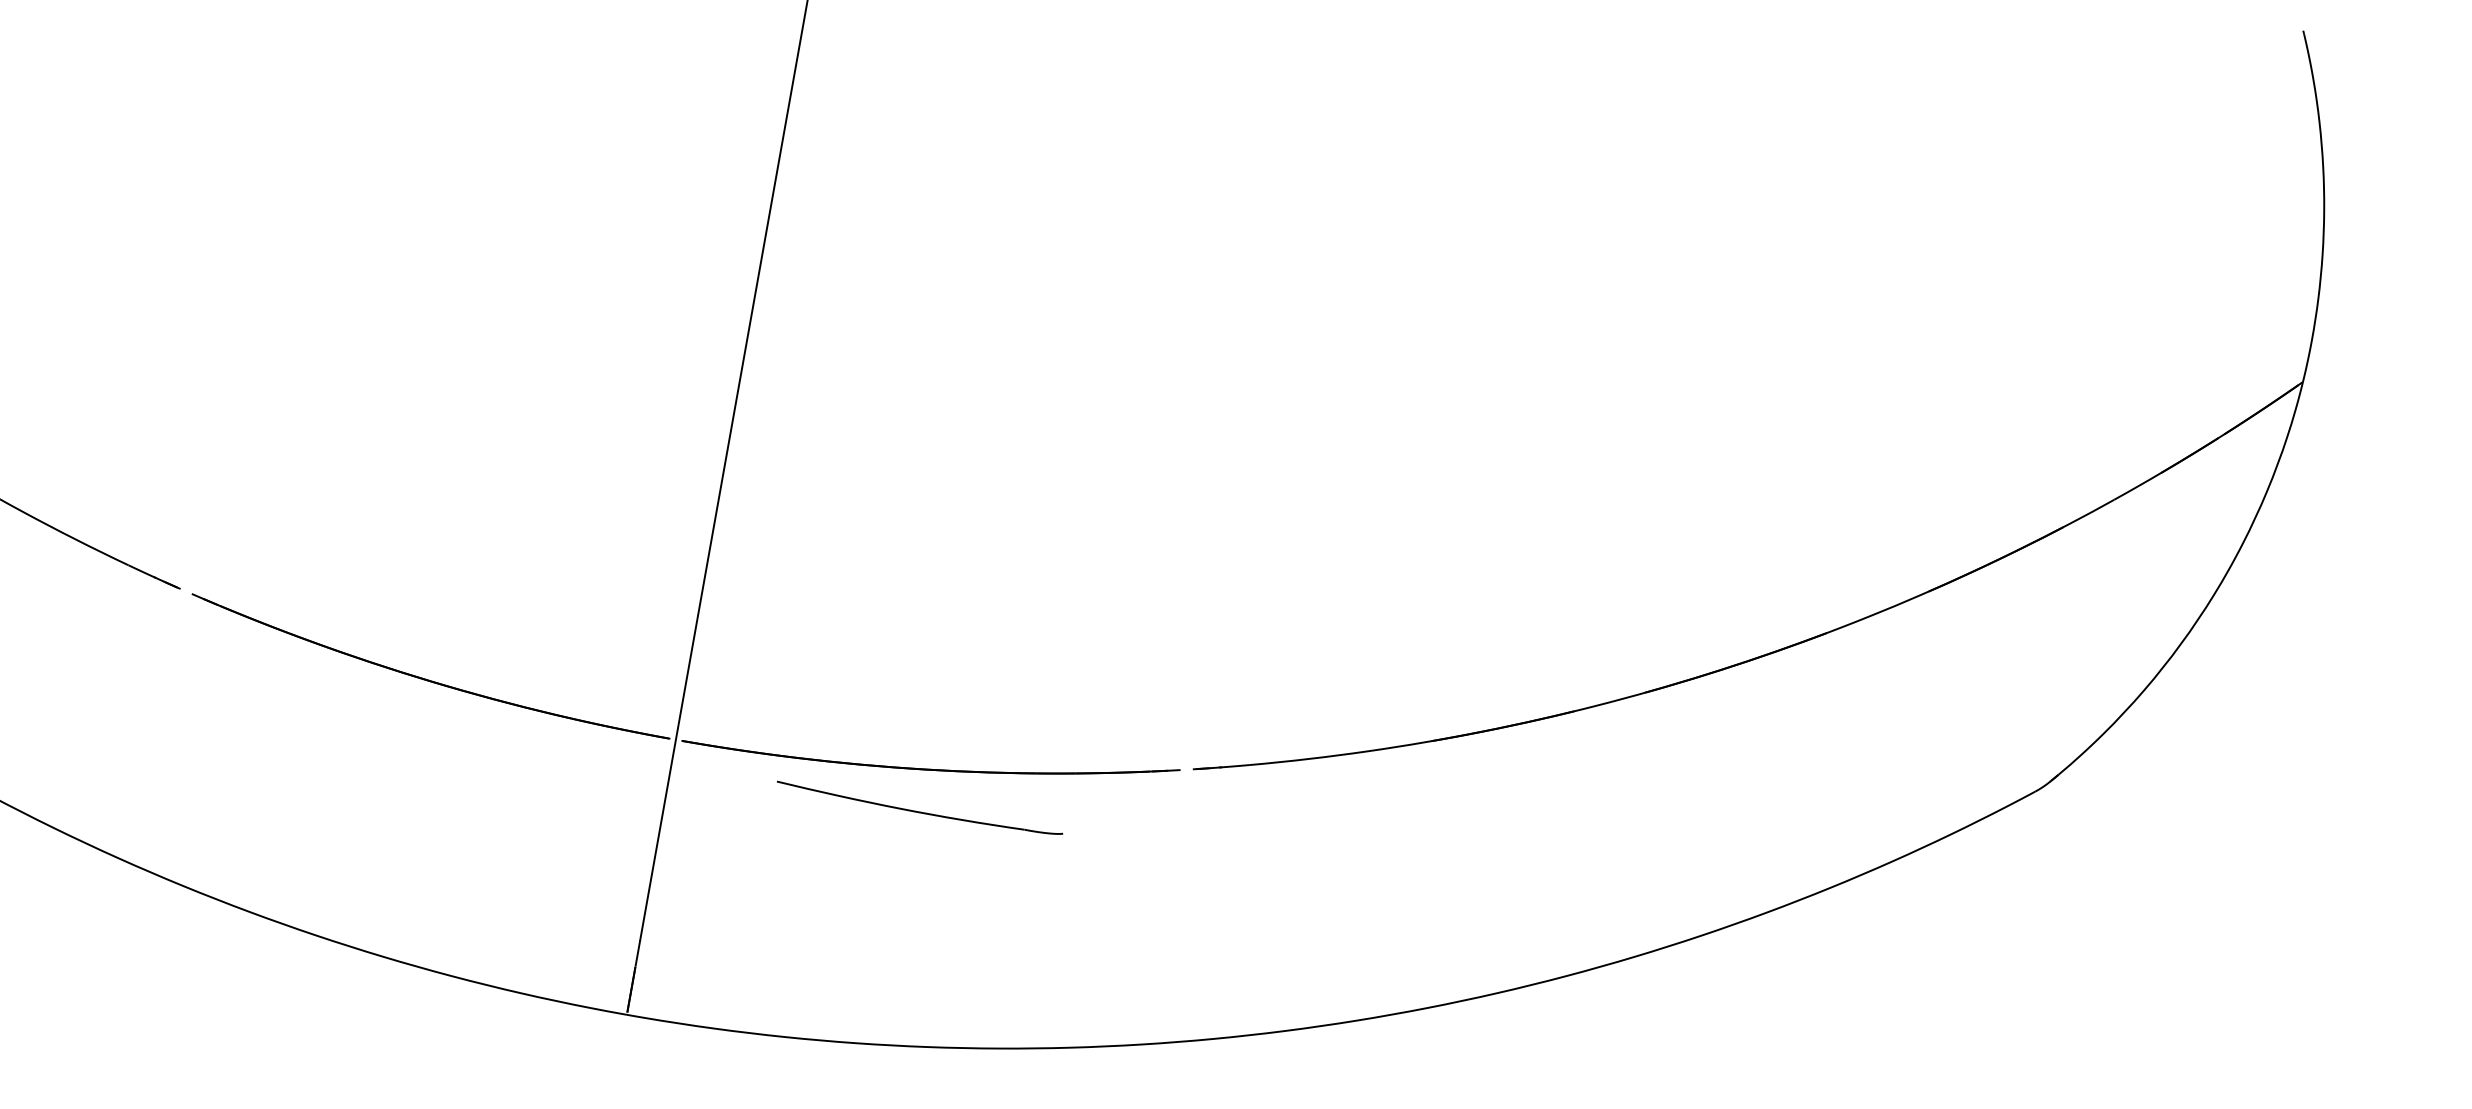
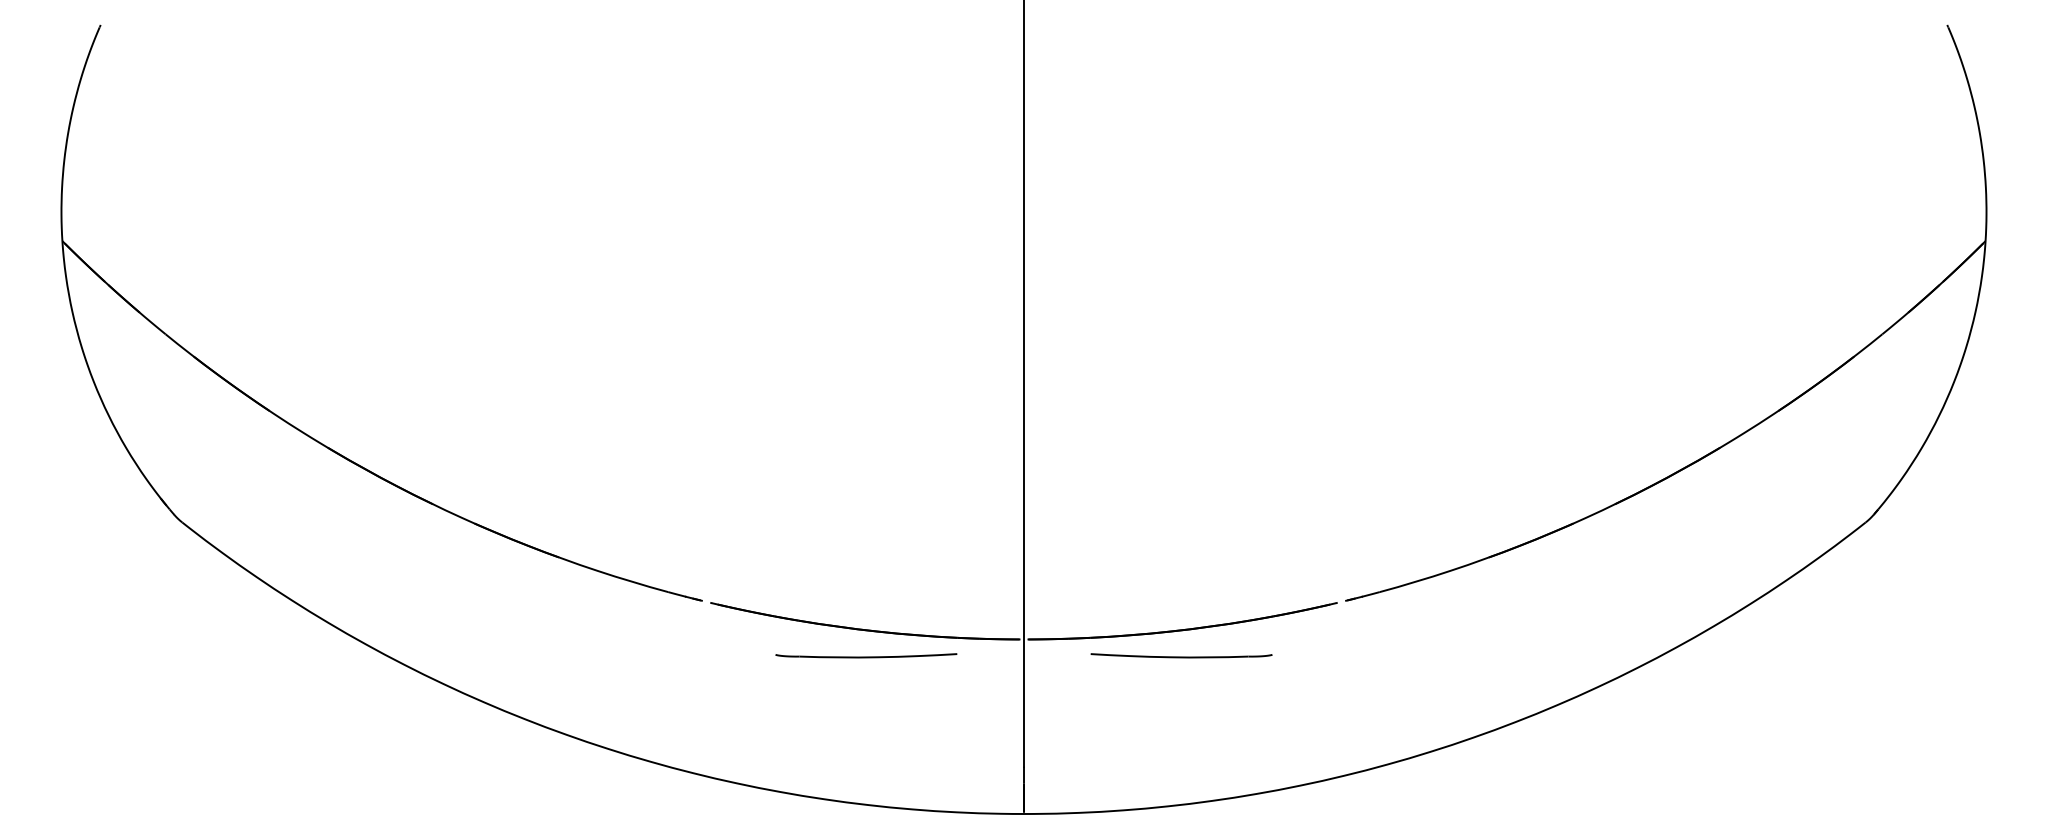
part: (423, 720) -> (866, 655), added

